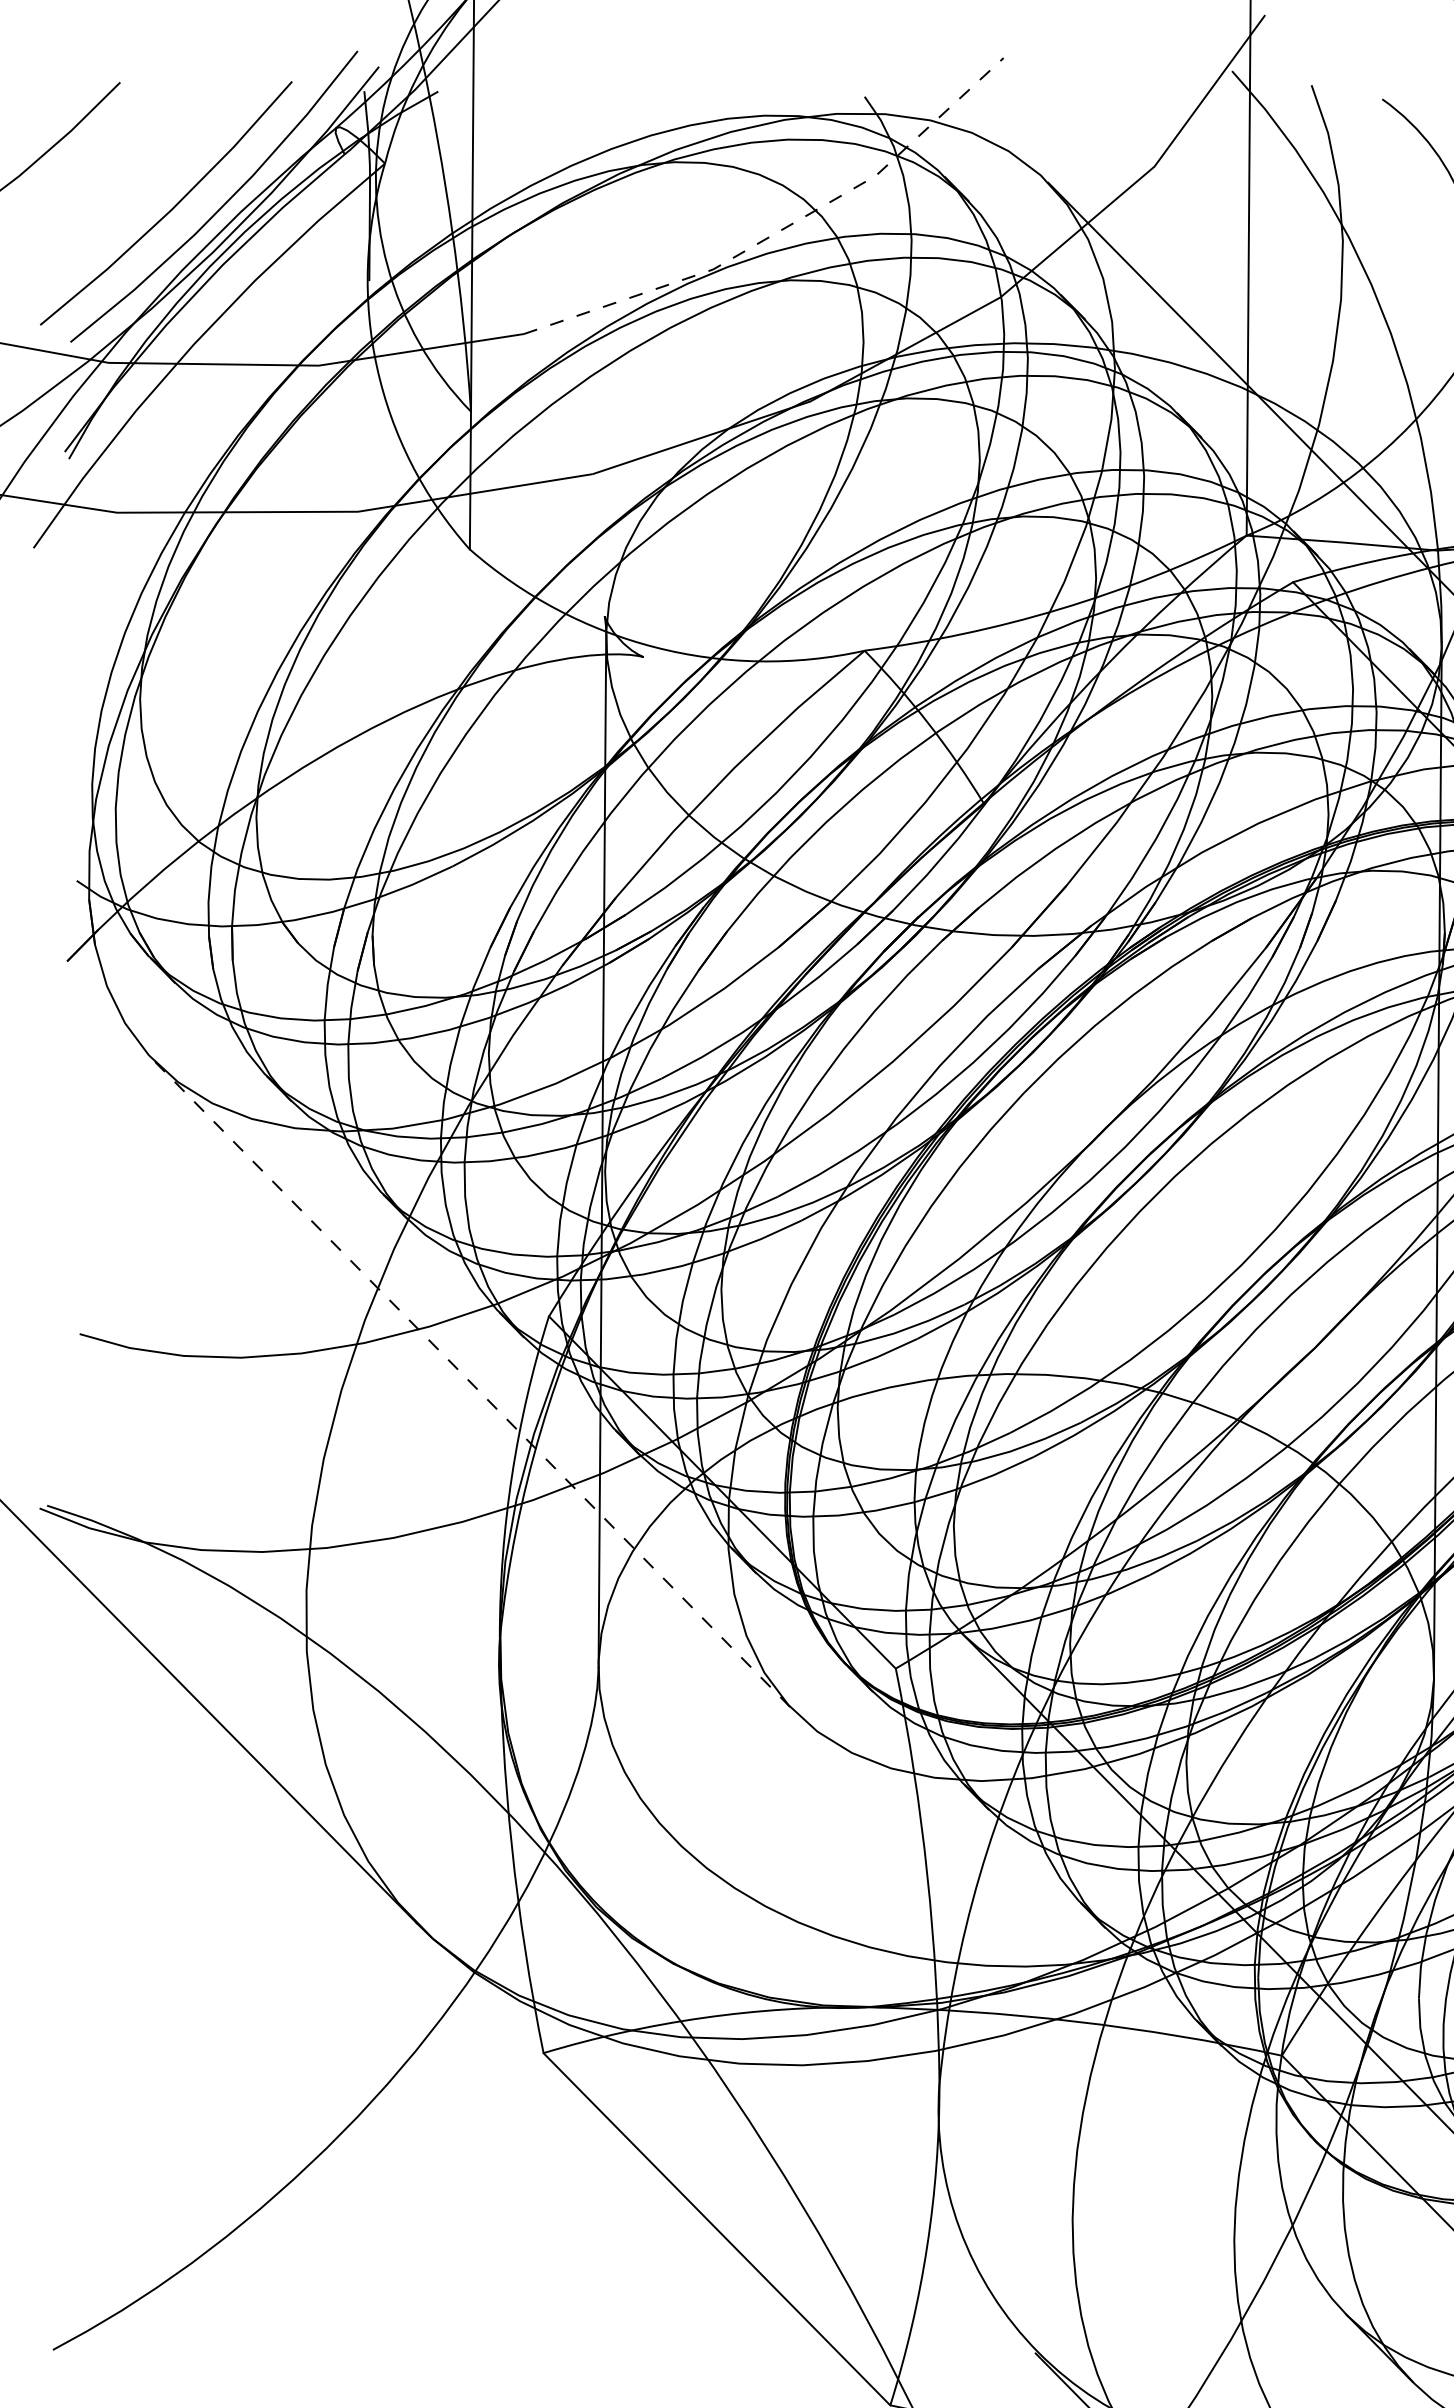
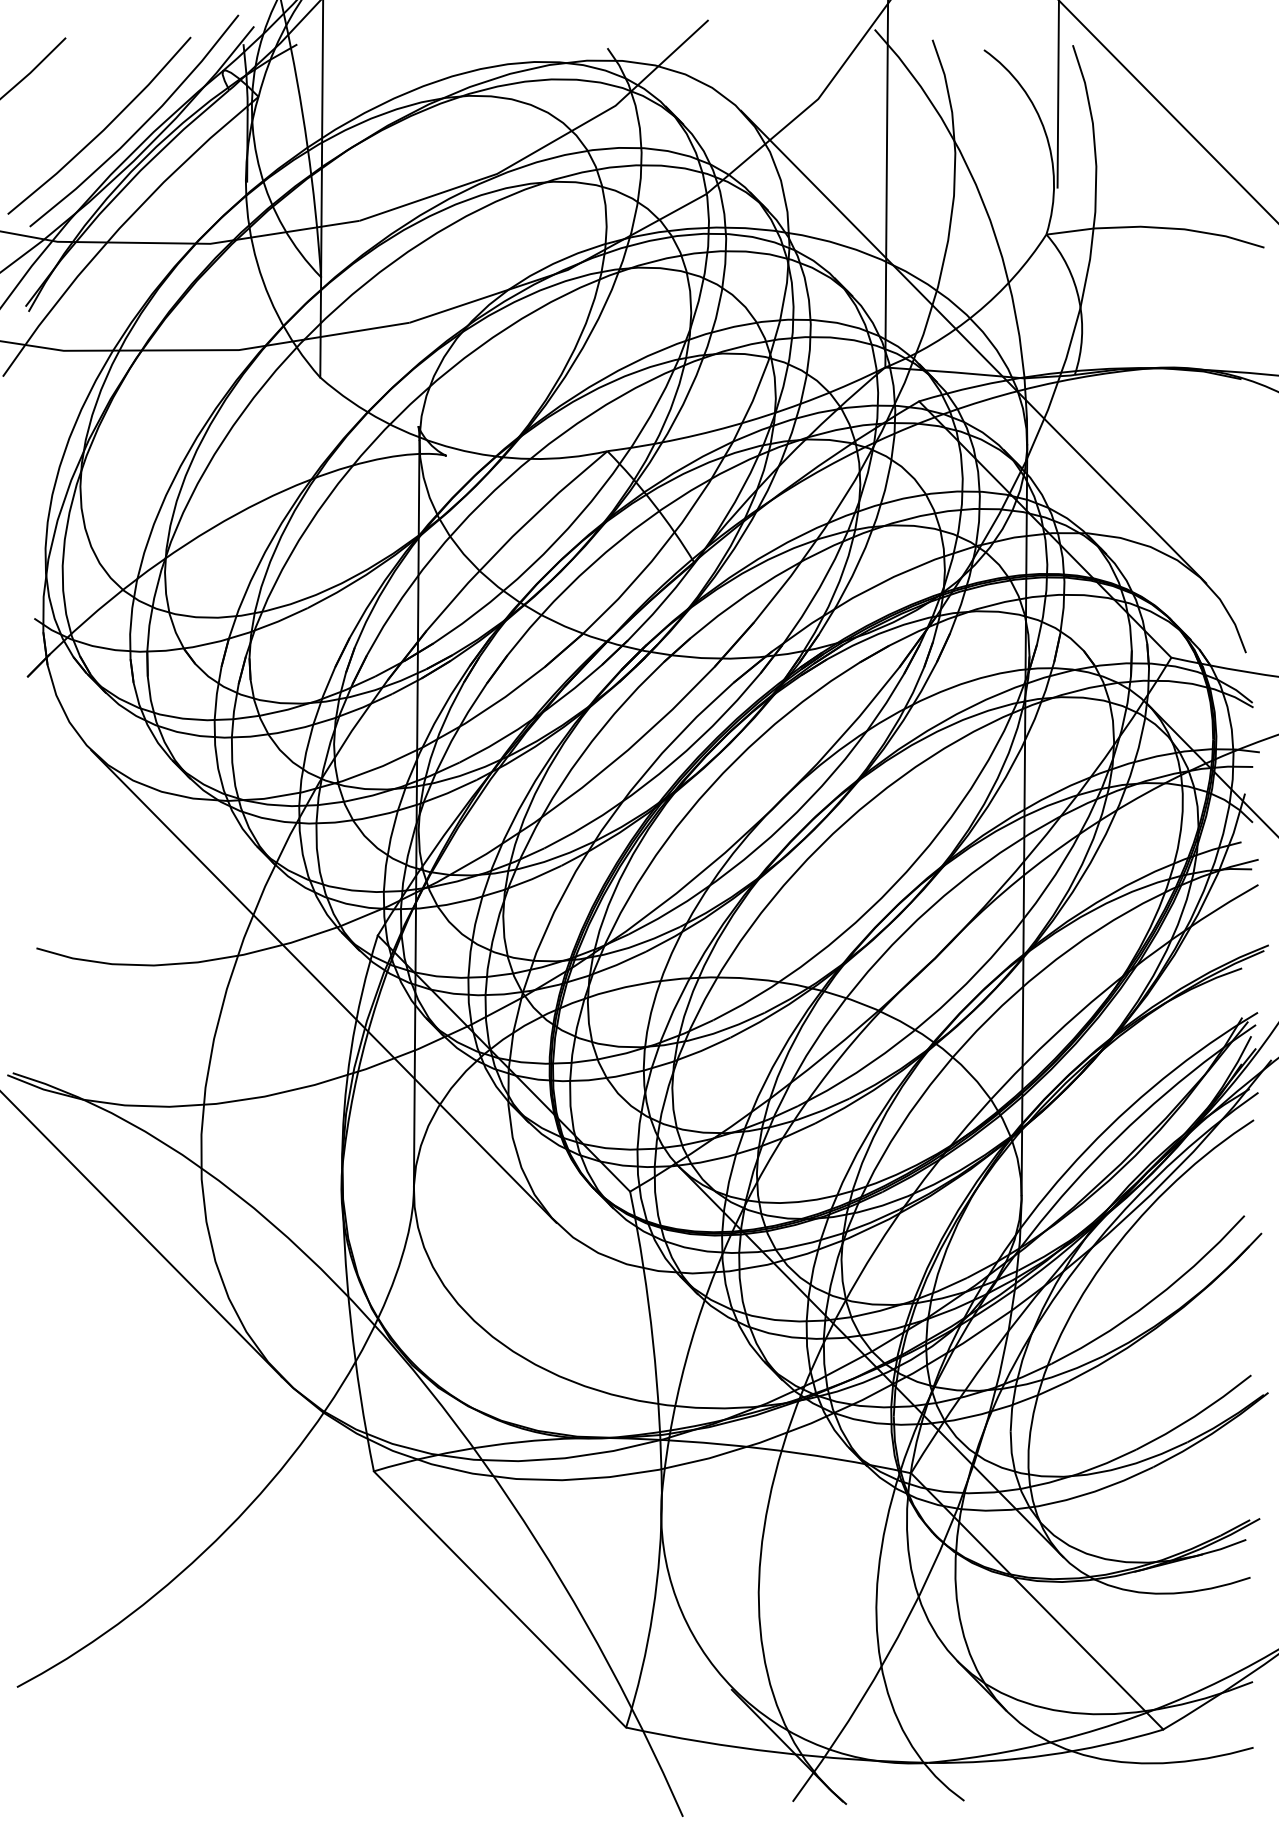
line: (783, 229) -> (548, 144), dashed -> solid
line: (475, 1386) -> (324, 986), dashed -> solid

